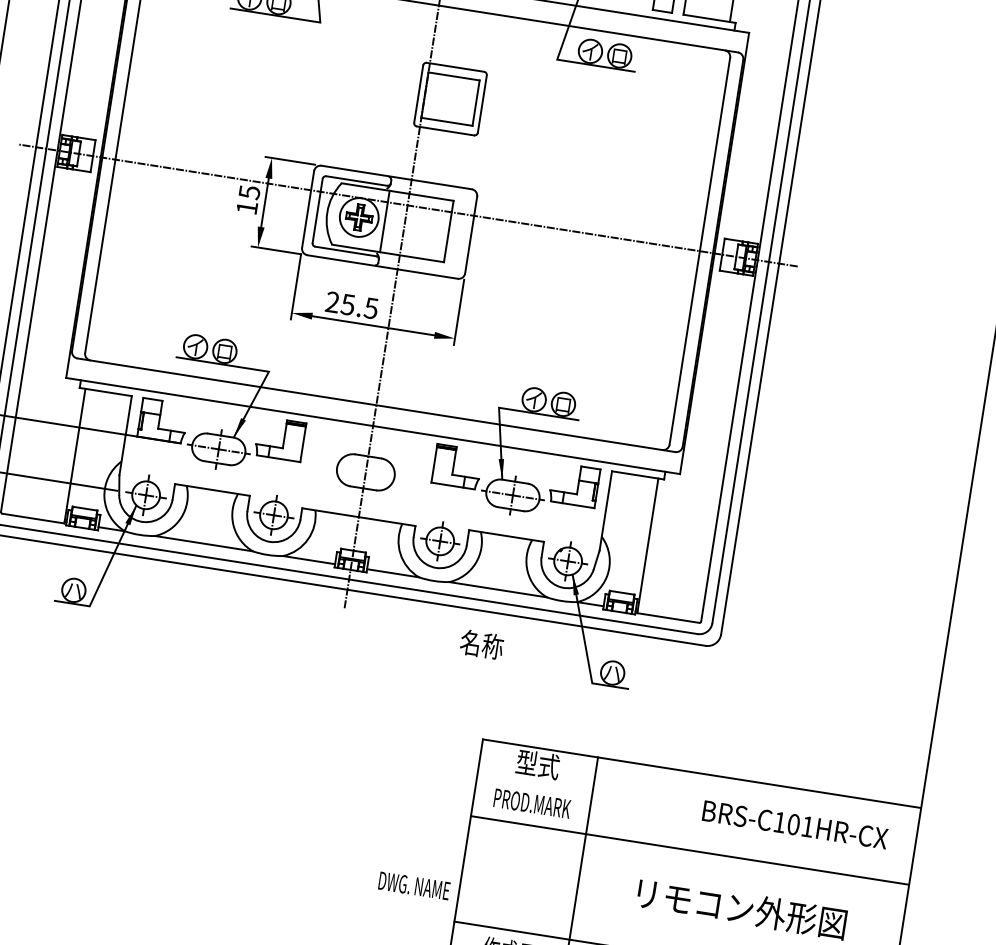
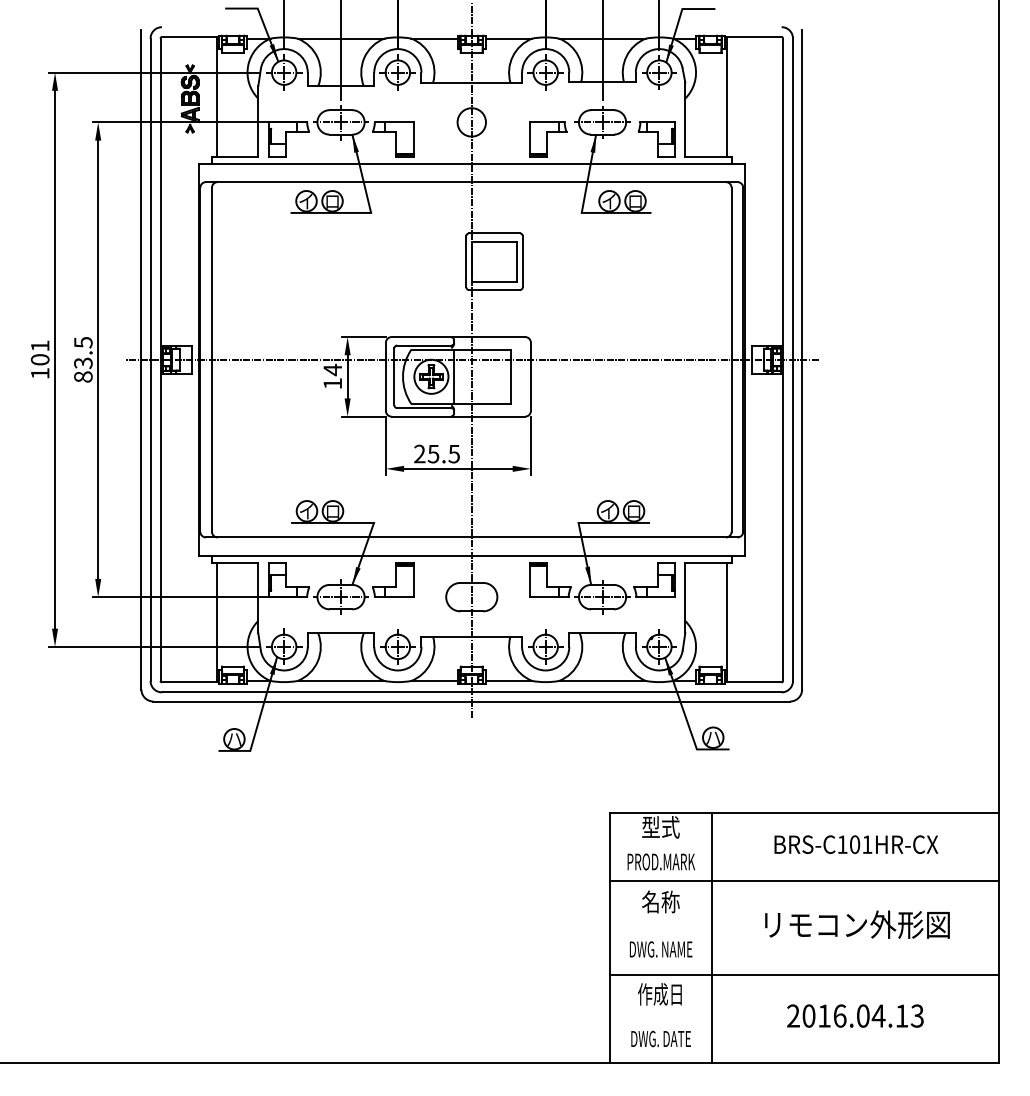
text: (249, 191) -> (332, 369), 15 -> 14
text: (481, 644) -> (660, 901), moved
text: (795, 824) -> (856, 844), moved
text: (414, 886) -> (661, 949), moved

